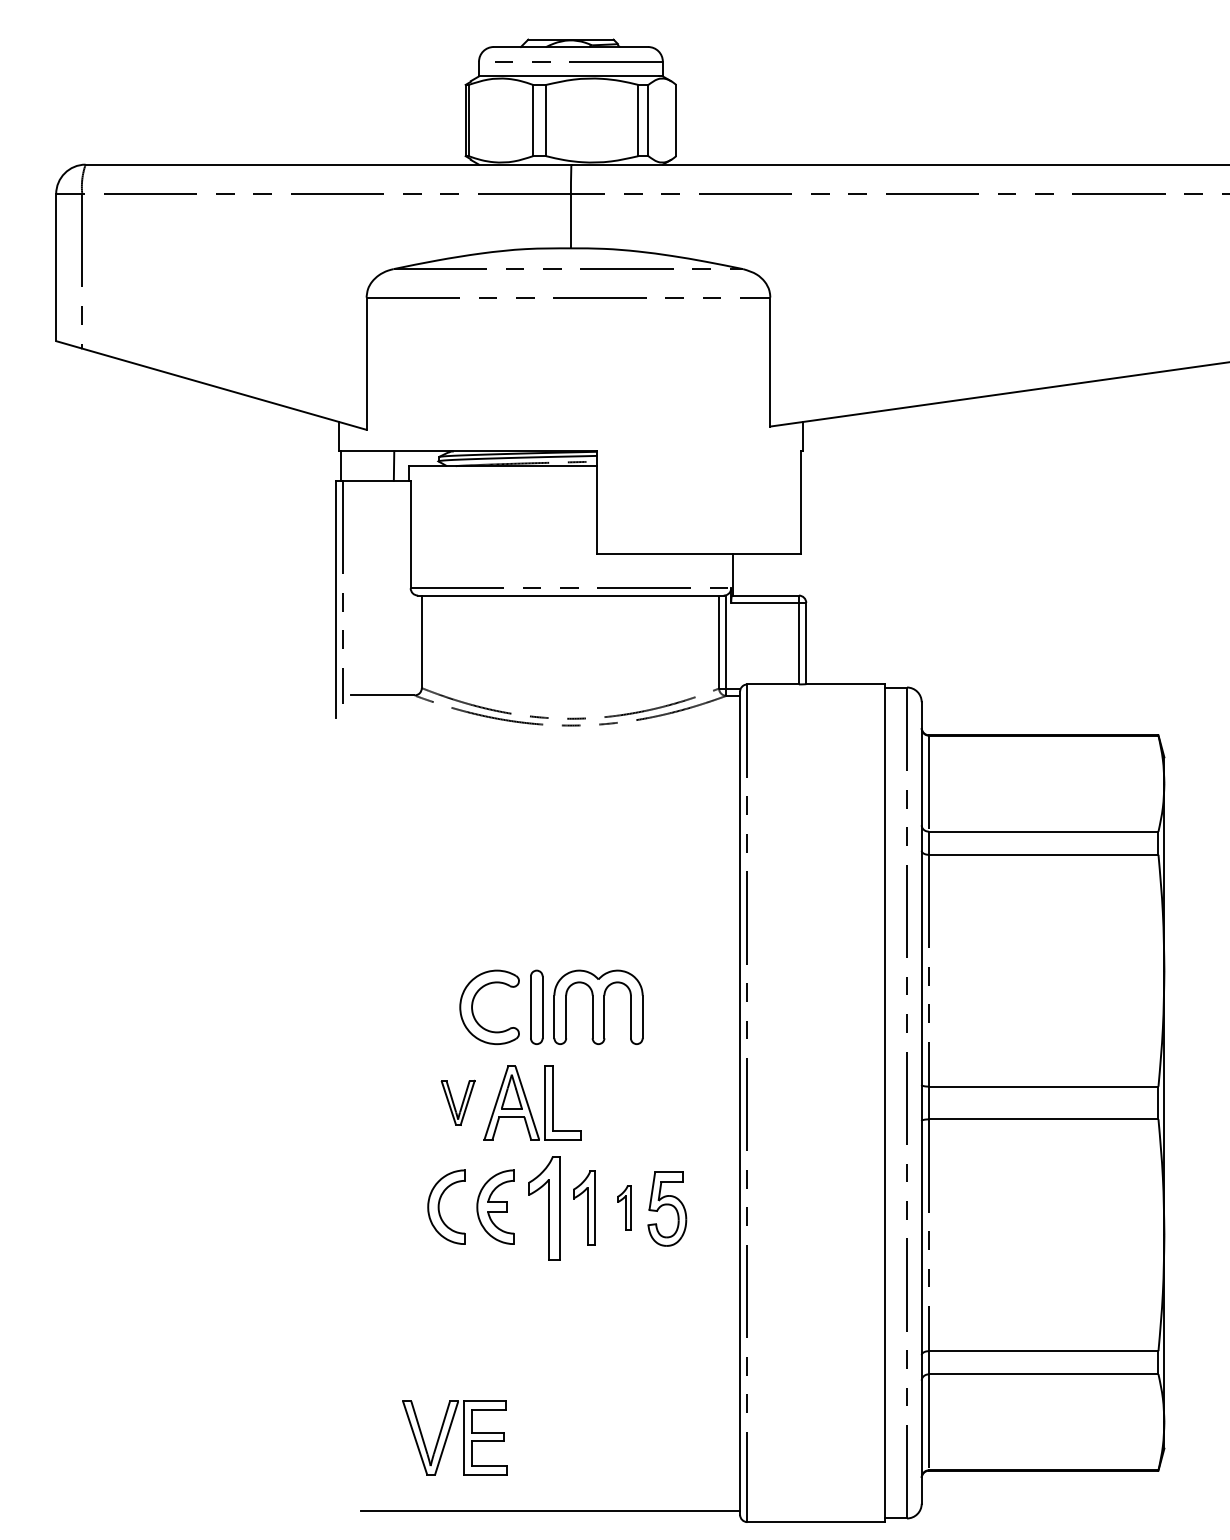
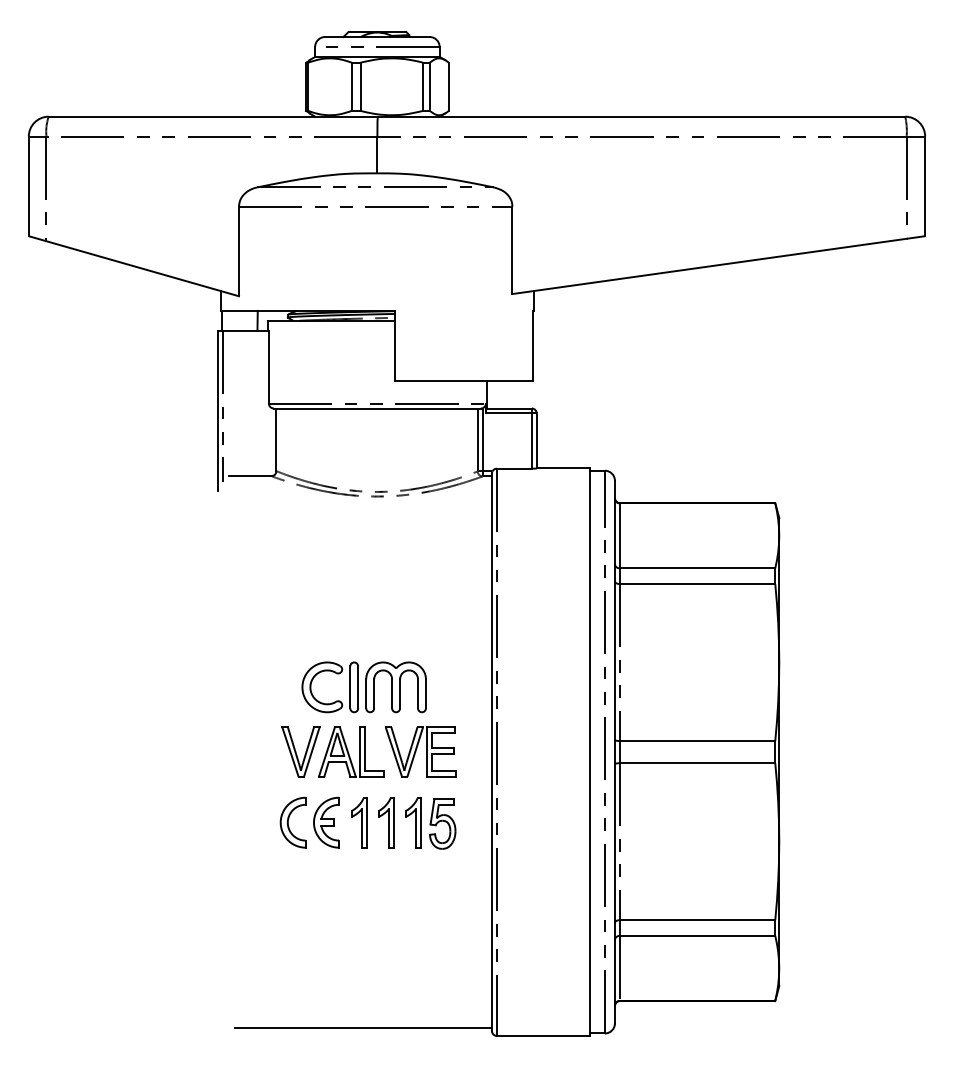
part: (457, 1102) -> (300, 751), size x1.67
part: (544, 1206) -> (359, 822), size x0.71
part: (624, 1206) -> (413, 822), size x1.67
part: (454, 1437) -> (420, 751), moved

